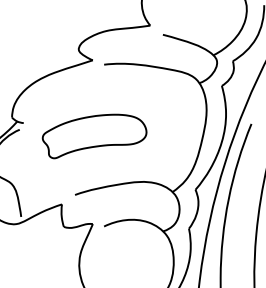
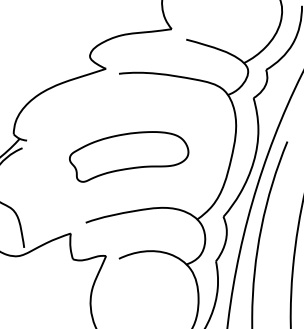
part: (94, 136) -> (129, 156), moved

